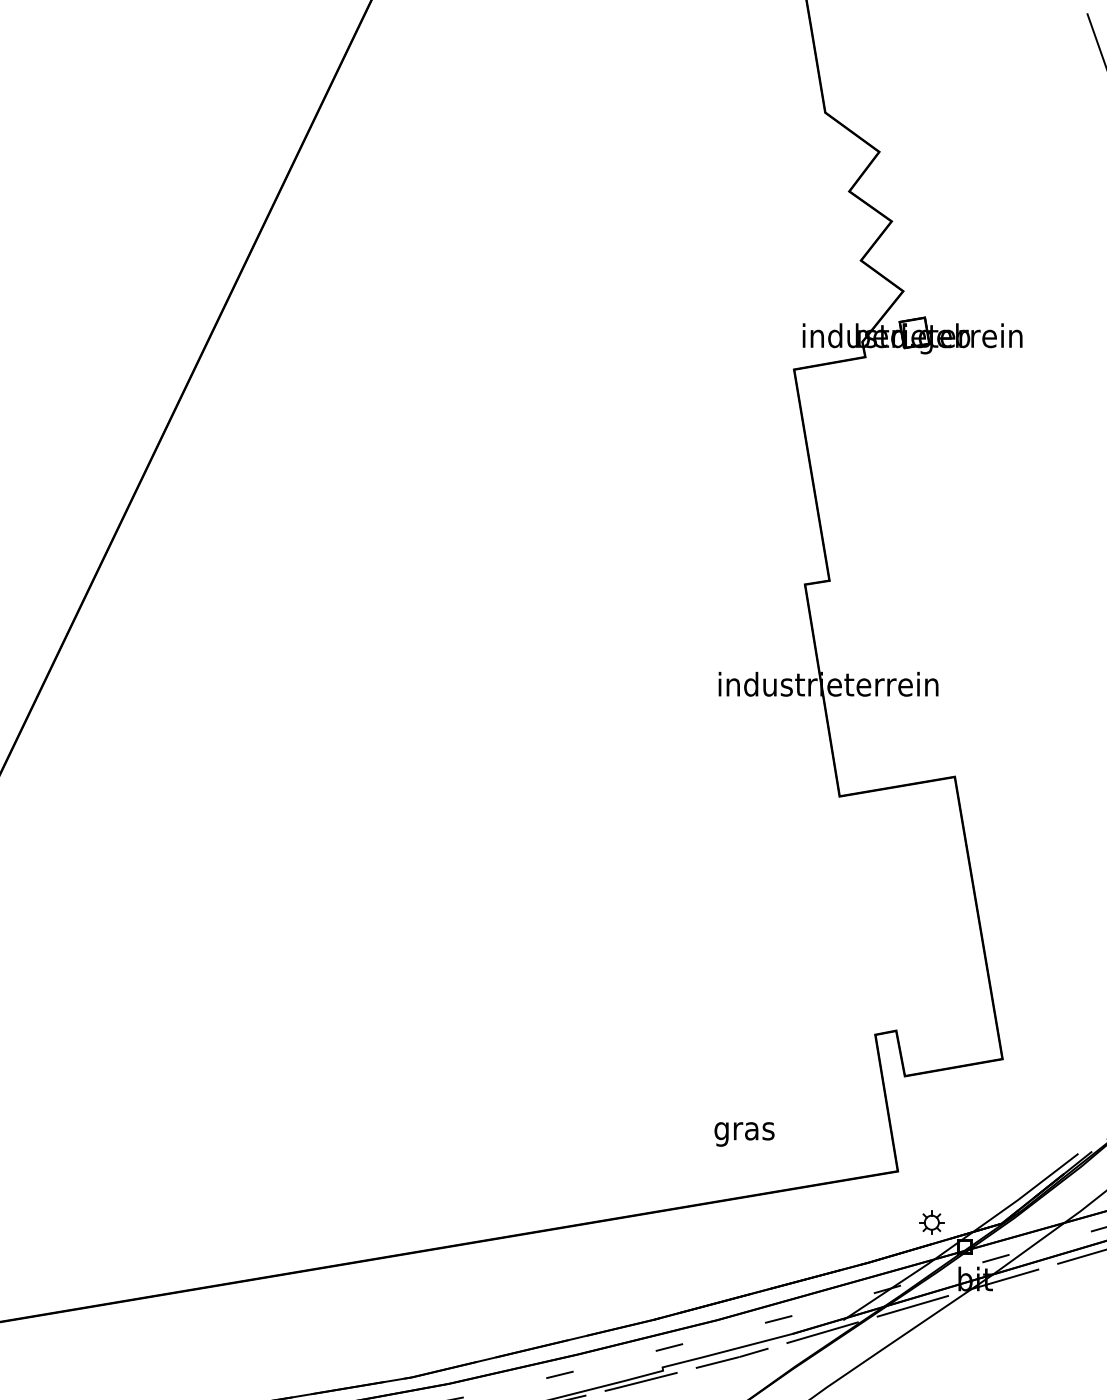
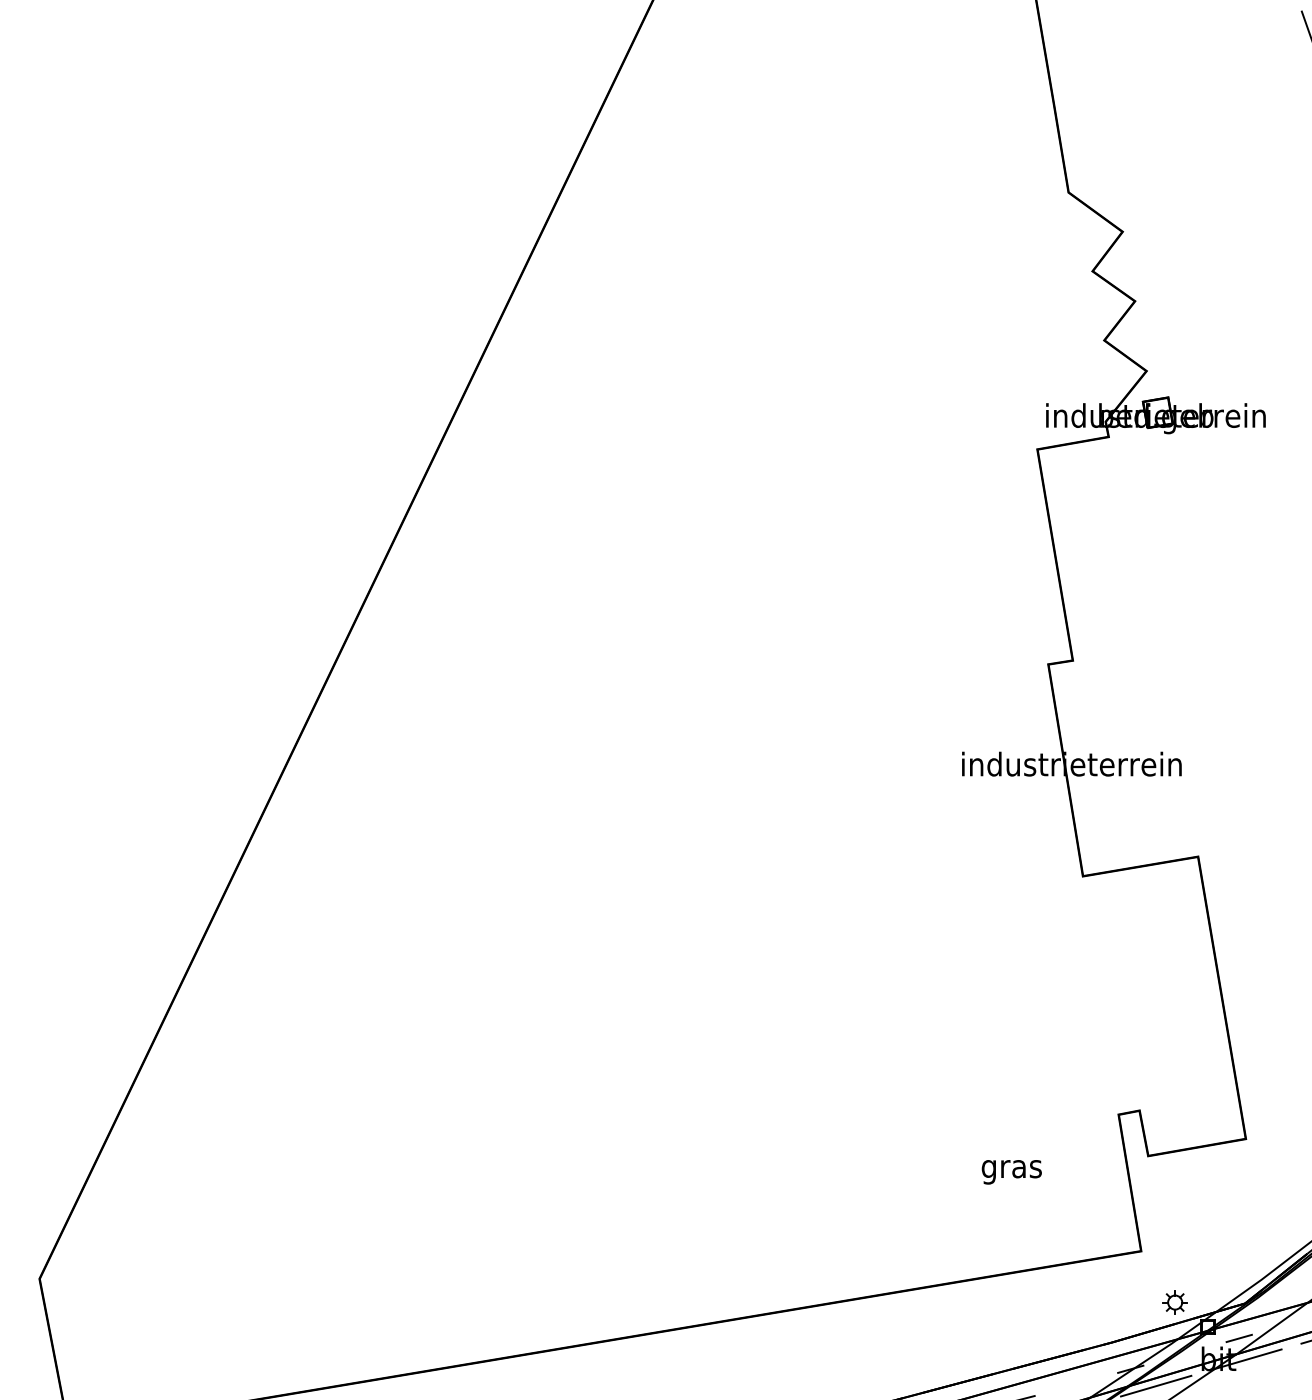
text: (744, 1134) -> (1011, 1172), moved

